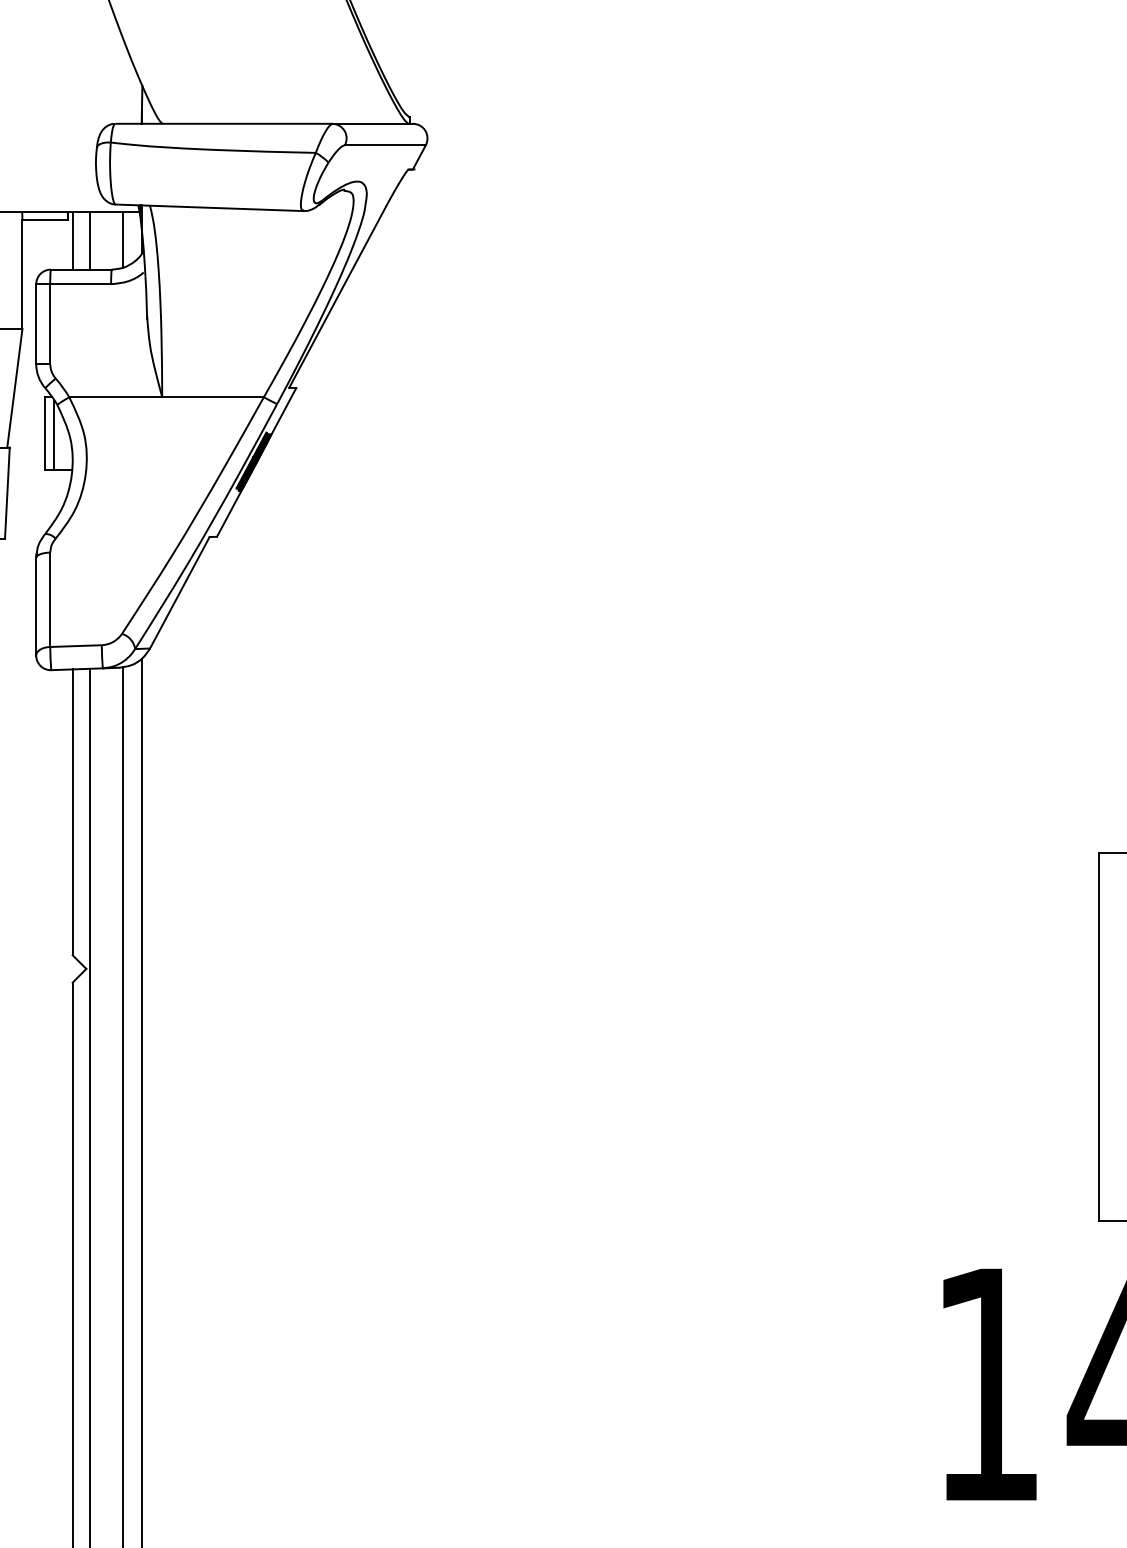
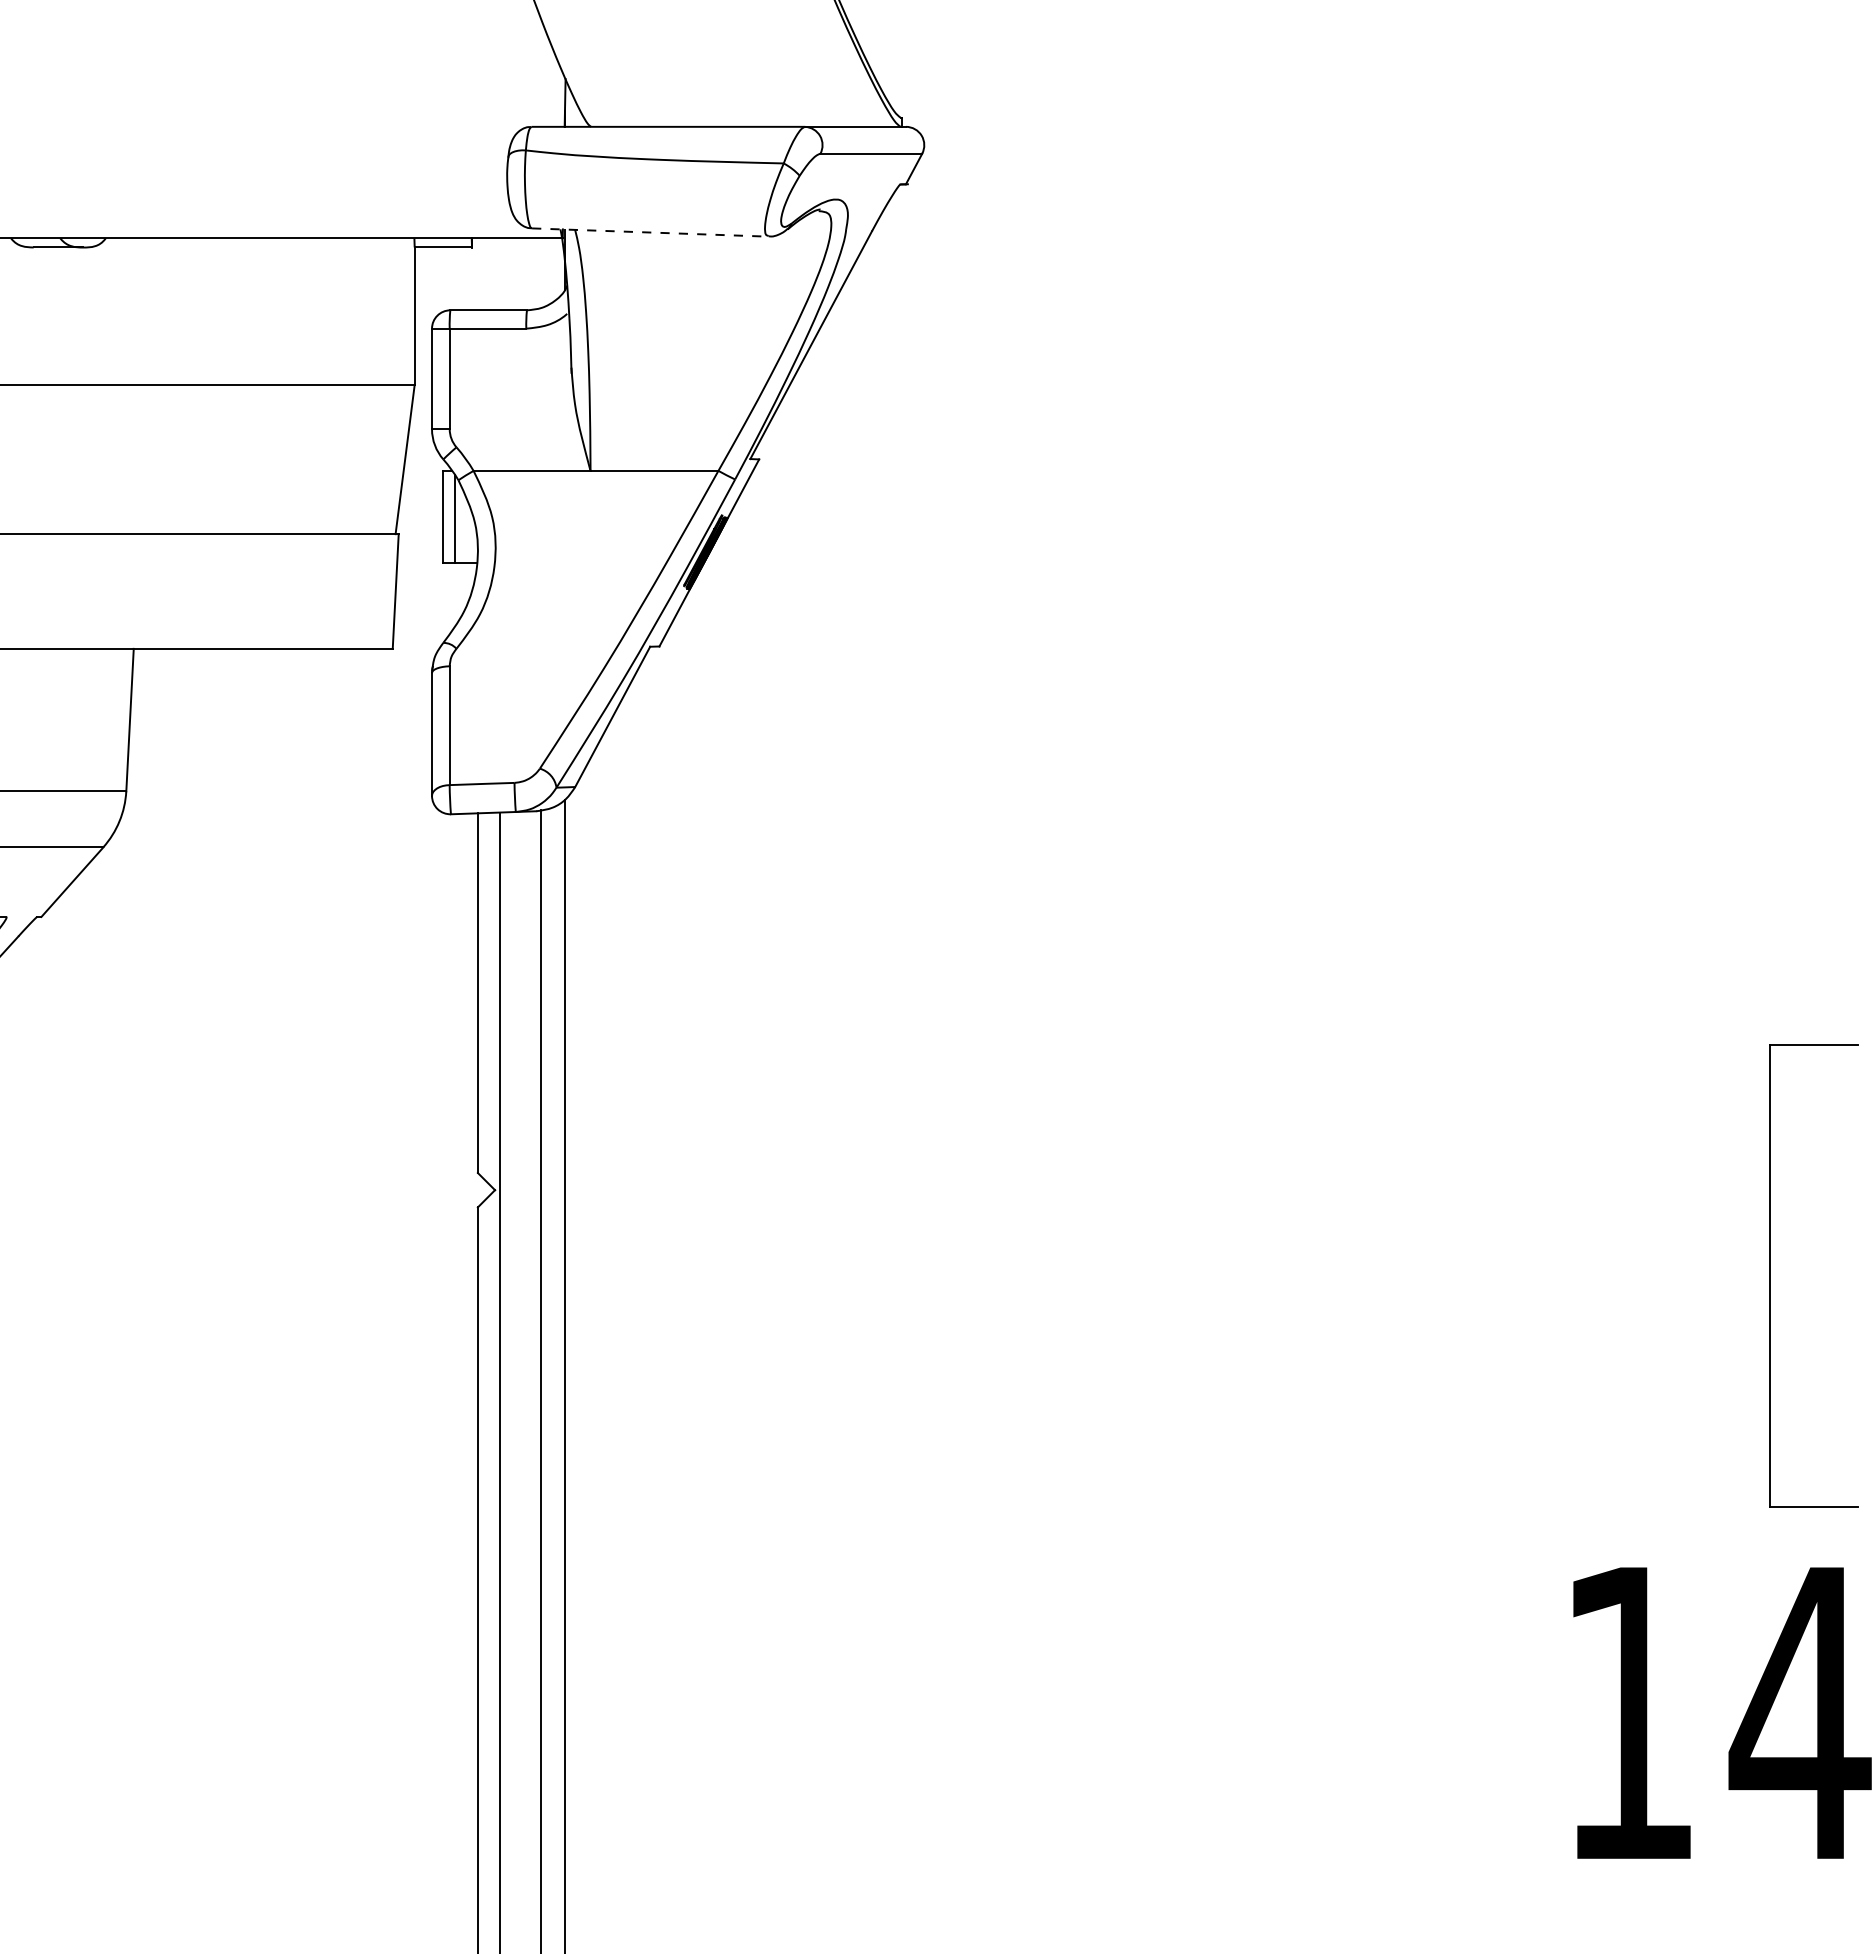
line: (209, 207) -> (650, 232), solid -> dashed
line: (123, 239) -> (541, 272), removed
line: (72, 241) -> (477, 274), removed
line: (90, 241) -> (500, 274), removed

